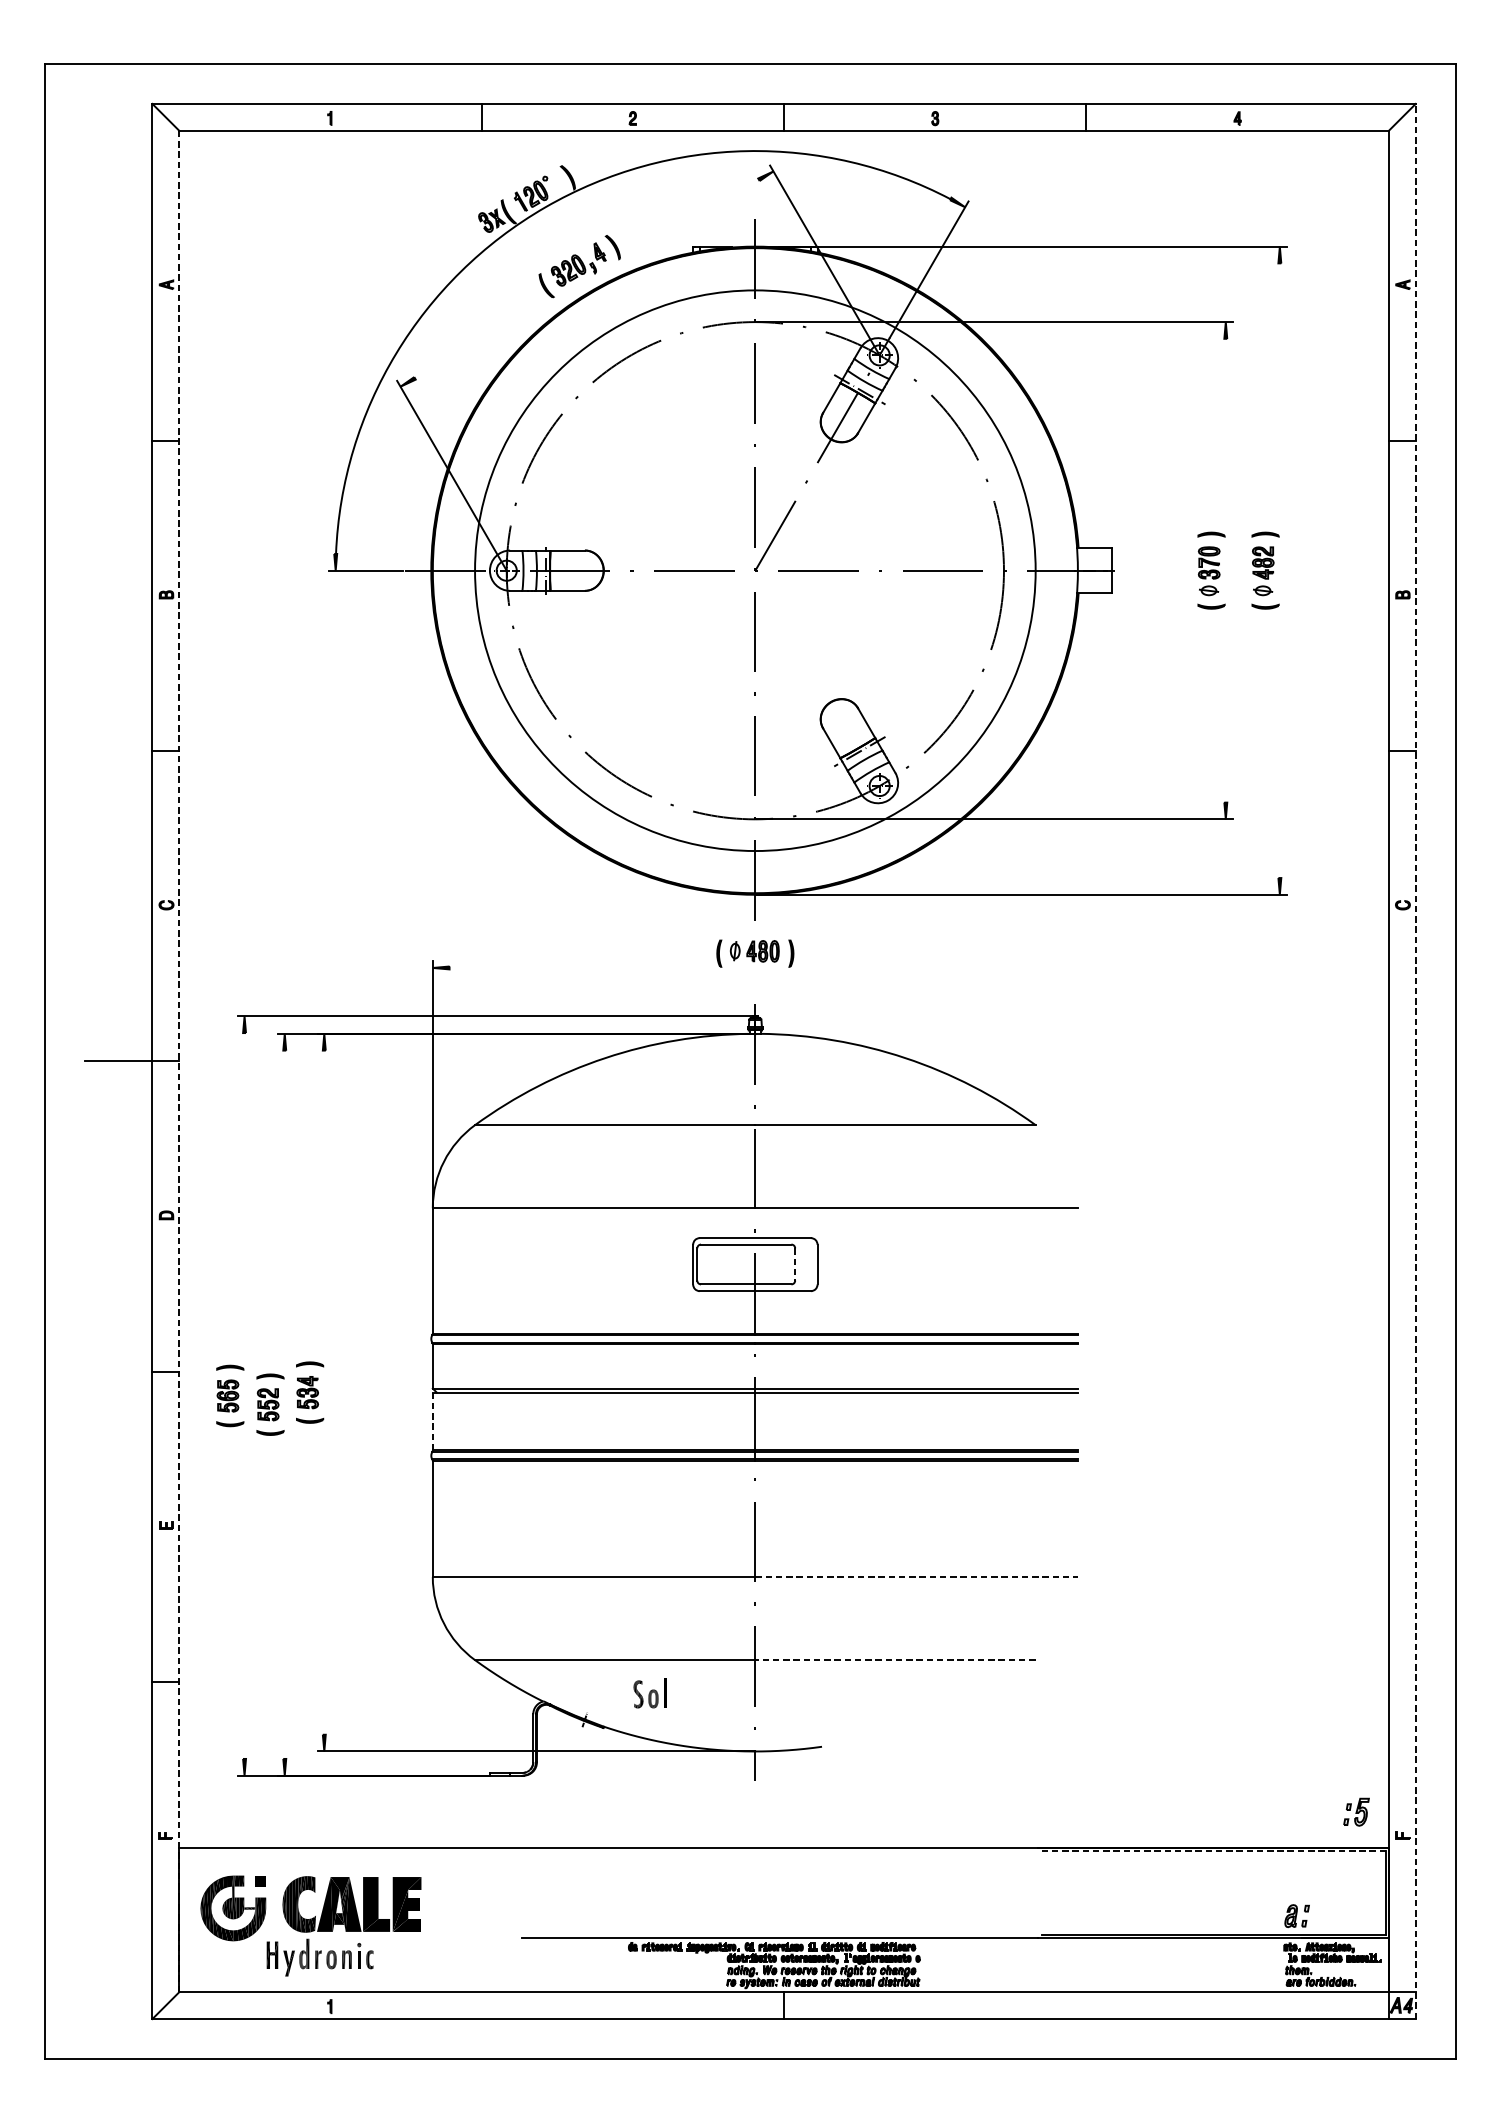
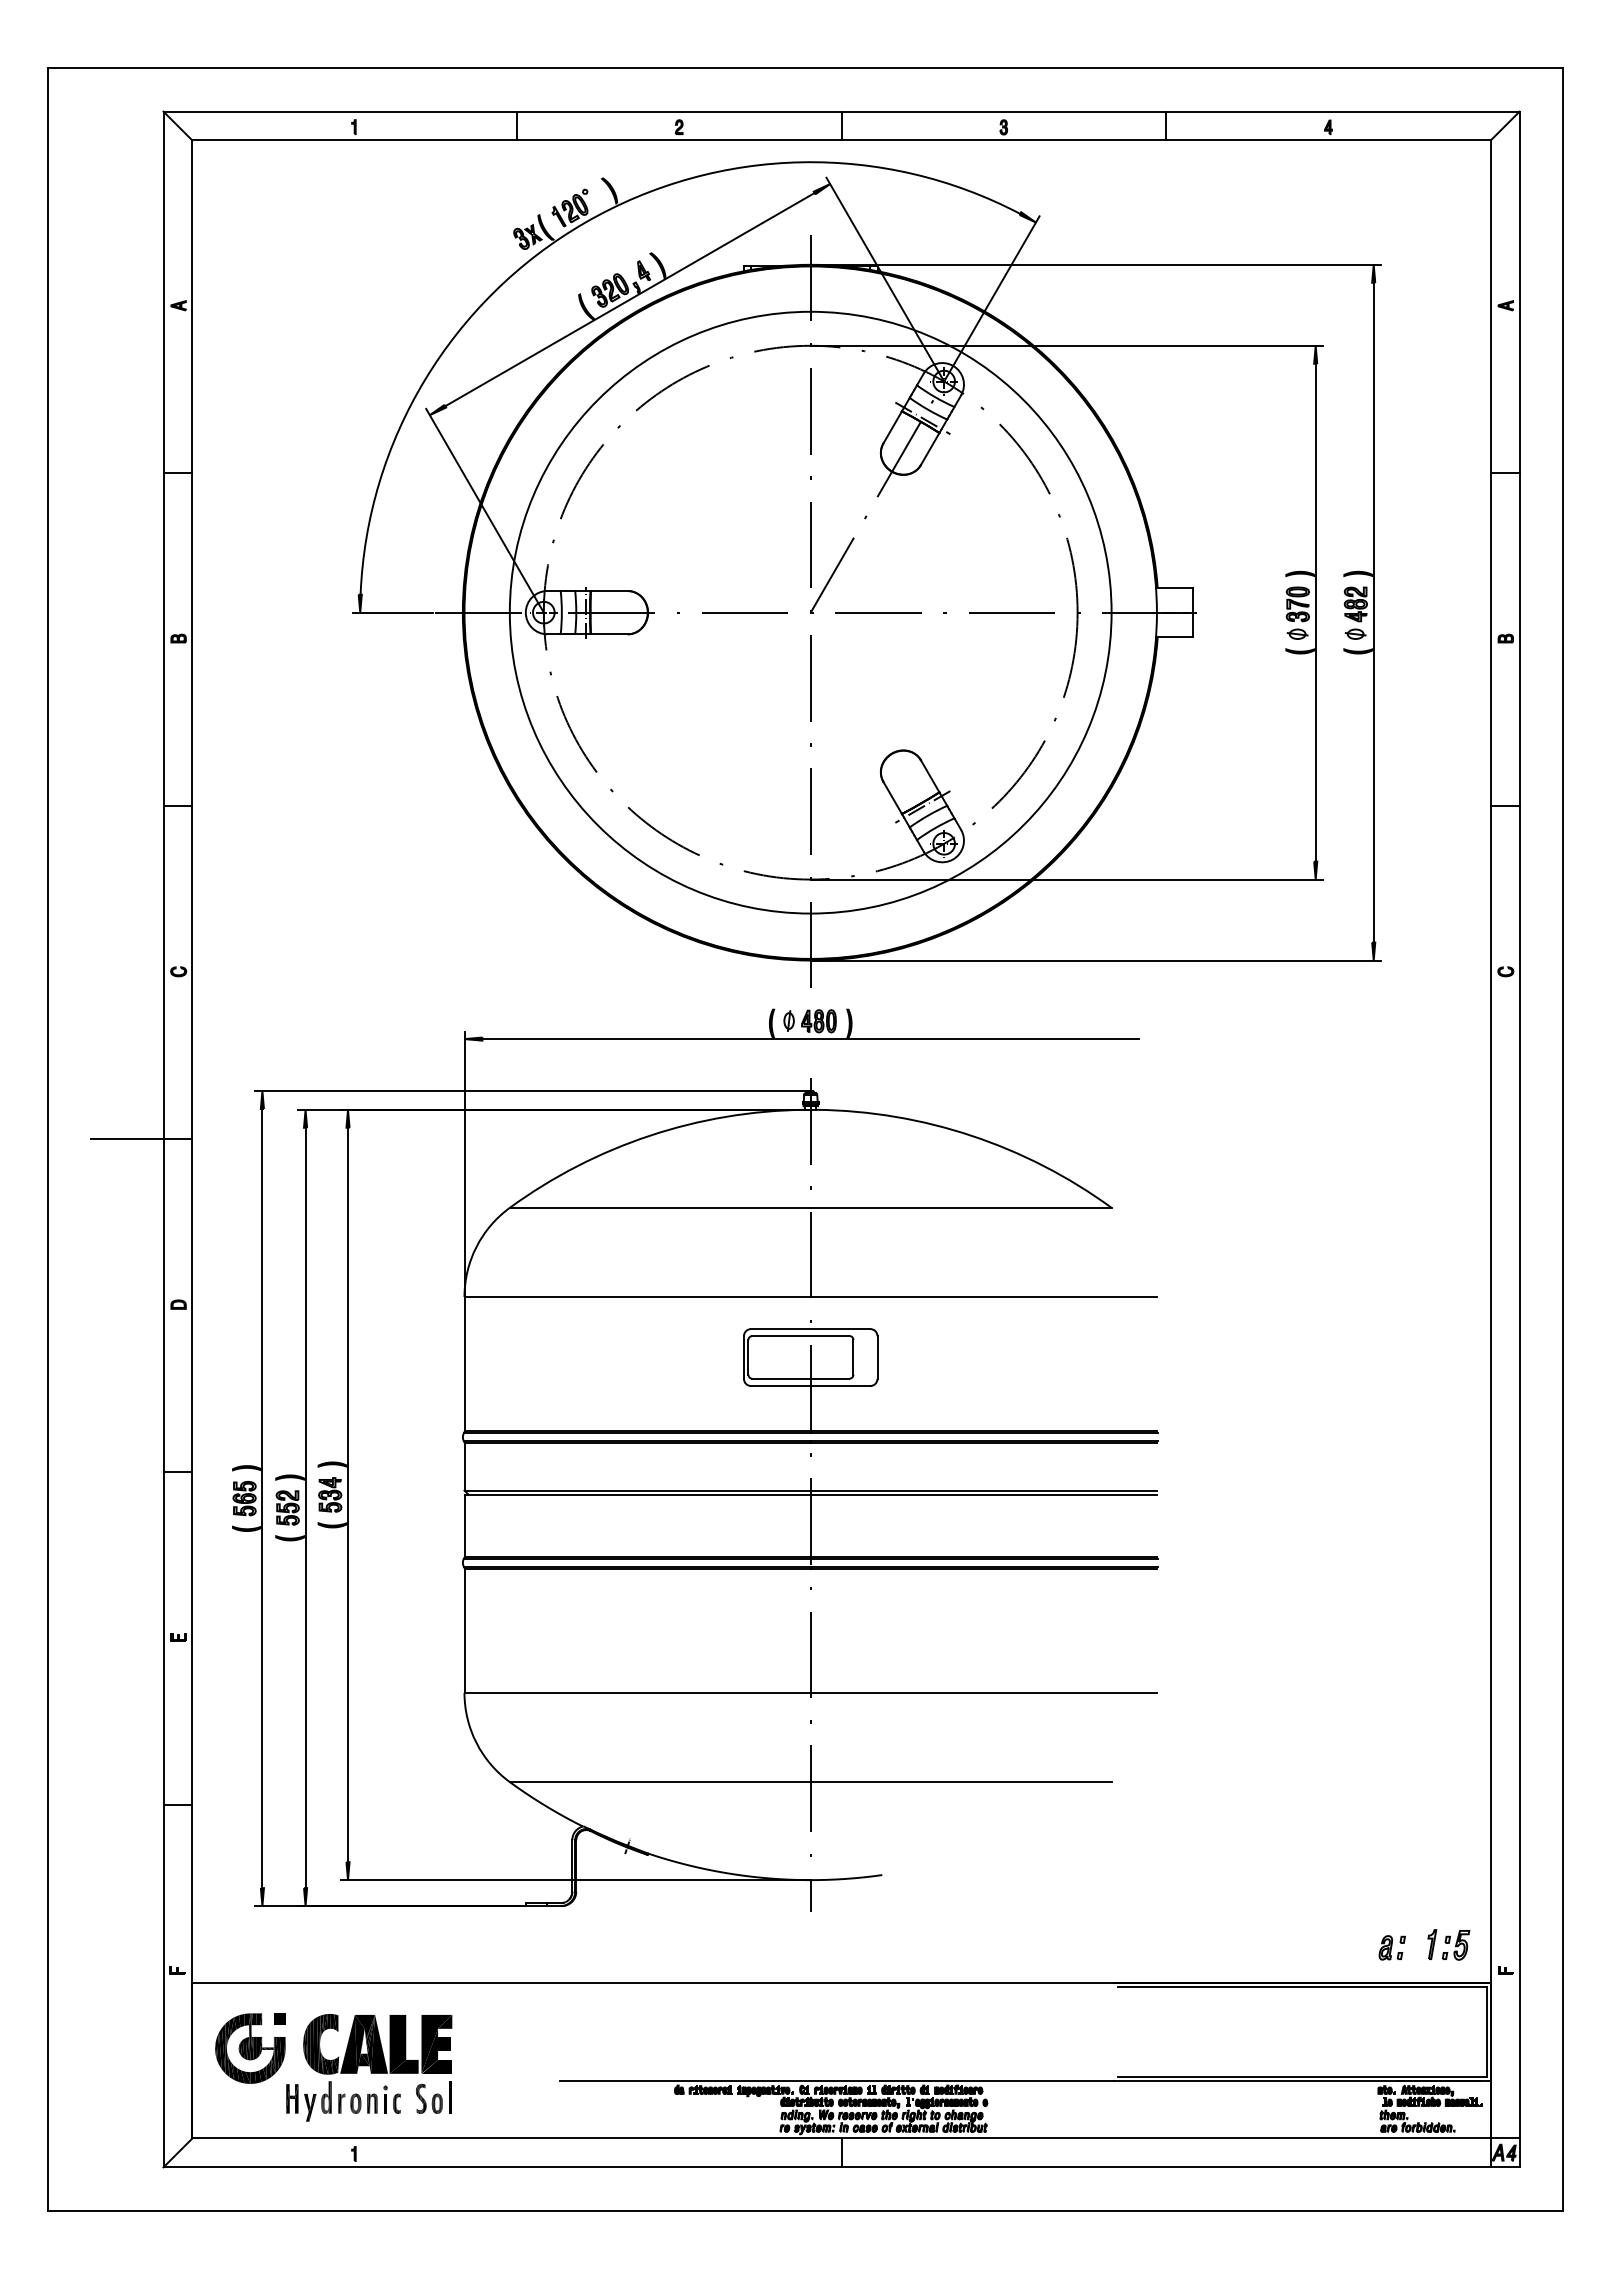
line: (586, 278) -> (629, 299), added
line: (1225, 570) -> (1315, 612), added
line: (1279, 570) -> (1373, 612), added
line: (755, 968) -> (810, 1039), added
line: (179, 1061) -> (192, 1139), dashed -> solid
line: (1415, 1061) -> (1519, 1139), dashed -> solid
line: (795, 1264) -> (853, 1357), dashed -> solid
line: (324, 1392) -> (348, 1494), added
line: (244, 1395) -> (262, 1498), added
line: (284, 1404) -> (305, 1507), added
line: (432, 1421) -> (464, 1525), dashed -> solid
line: (917, 1576) -> (984, 1692), dashed -> solid
line: (894, 1660) -> (960, 1782), dashed -> solid
part: (649, 1693) -> (433, 2097), moved
part: (1334, 1811) -> (1432, 1944), added
line: (1213, 1851) -> (1302, 1987), dashed -> solid
part: (1296, 1915) -> (1391, 1947), moved

